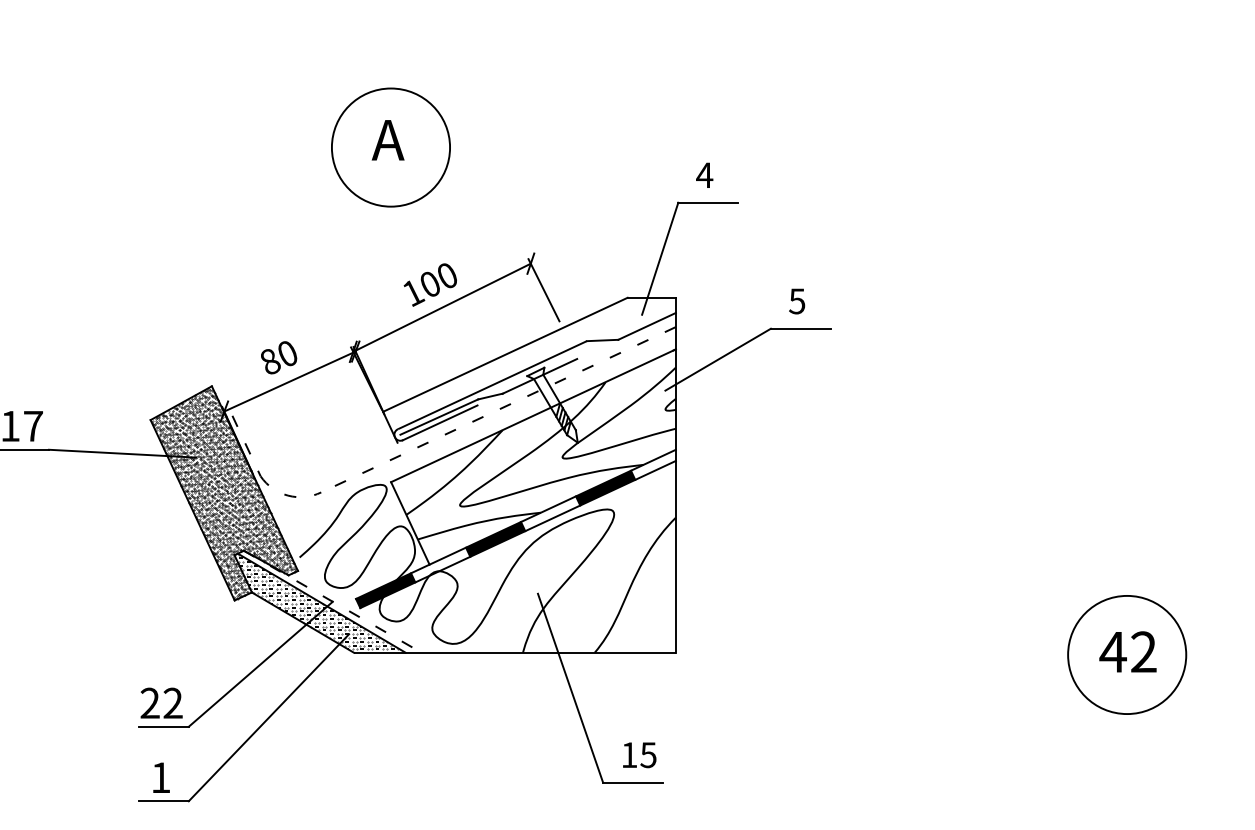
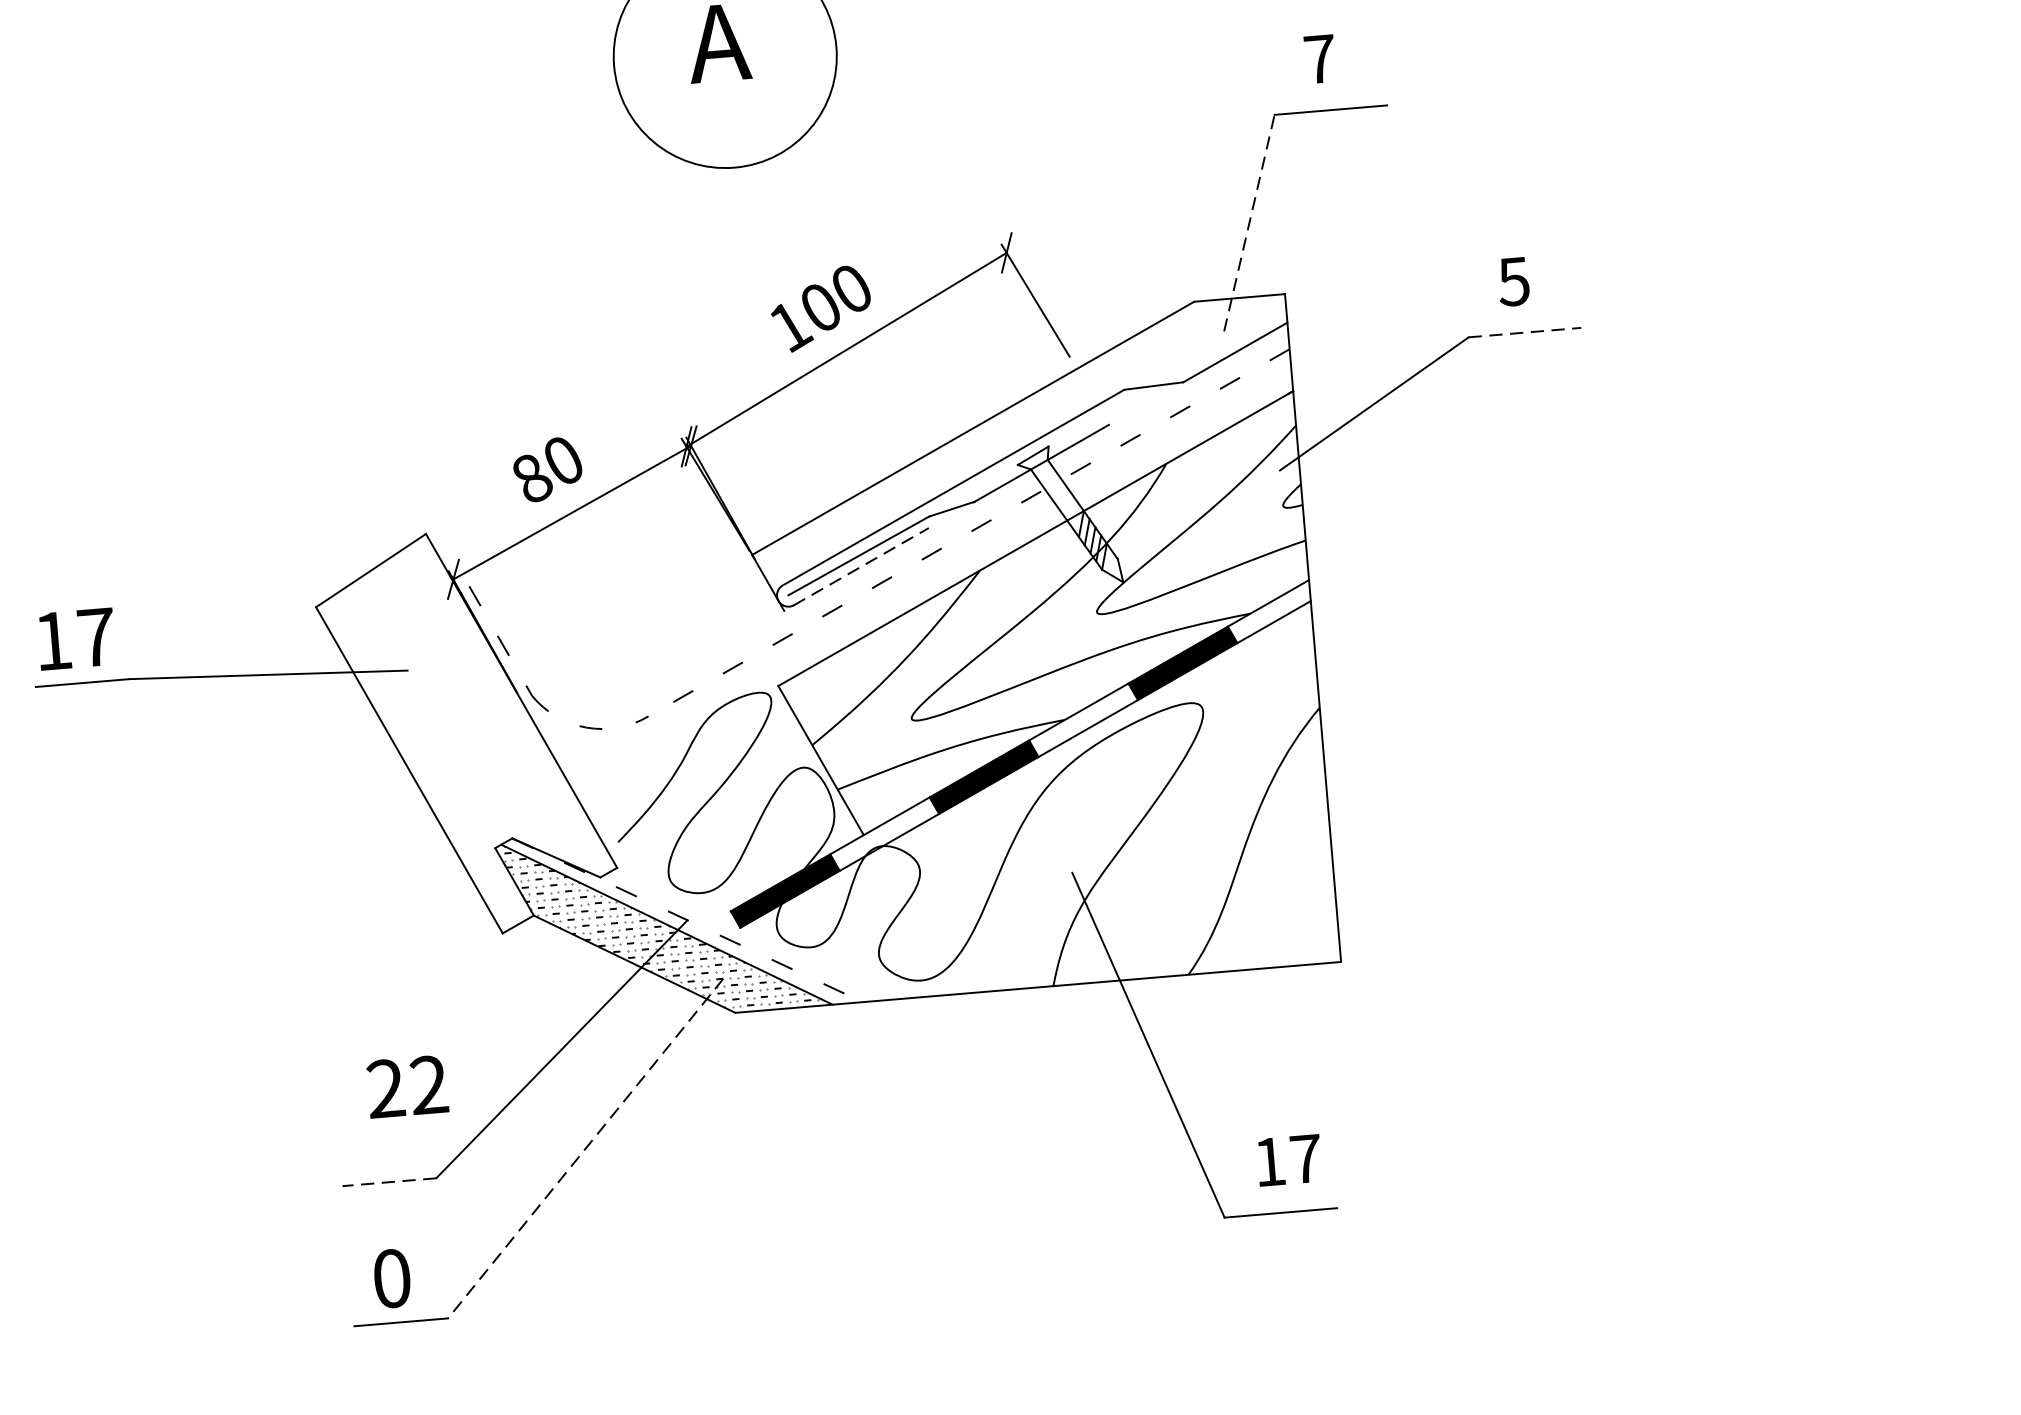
text: (704, 174) -> (1319, 57), 4 -> 7
line: (660, 258) -> (1249, 222), solid -> dashed
line: (800, 328) -> (1524, 332), solid -> dashed
line: (440, 422) -> (861, 565), solid -> dashed
hatch: (224, 493) -> (466, 733), removed
text: (161, 702) -> (407, 1085), moved
line: (268, 717) -> (584, 1148), solid -> dashed
line: (163, 726) -> (388, 1181), solid -> dashed
text: (648, 755) -> (1305, 1159), 15 -> 17
text: (160, 777) -> (391, 1278), 1 -> 0

